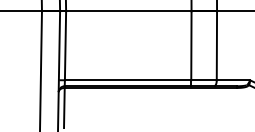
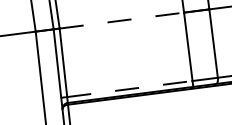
line: (128, 11) -> (121, 20), solid -> dashed
line: (128, 80) -> (130, 89), solid -> dashed

